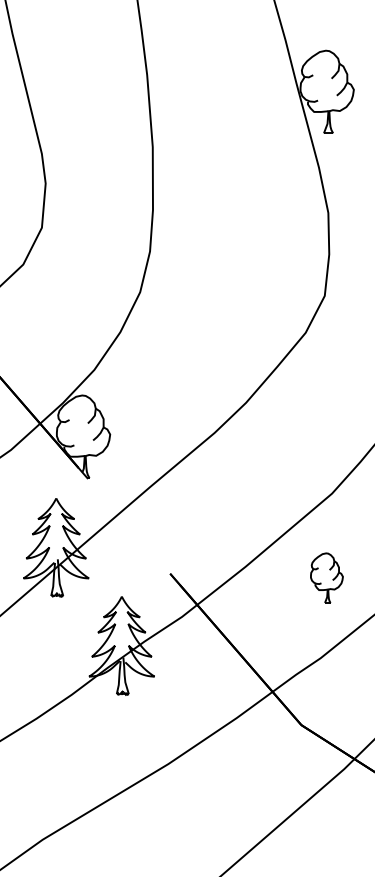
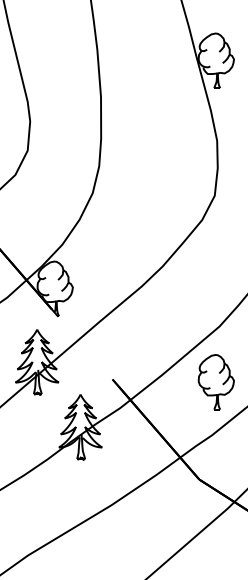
part: (325, 578) -> (215, 382), size x1.67

